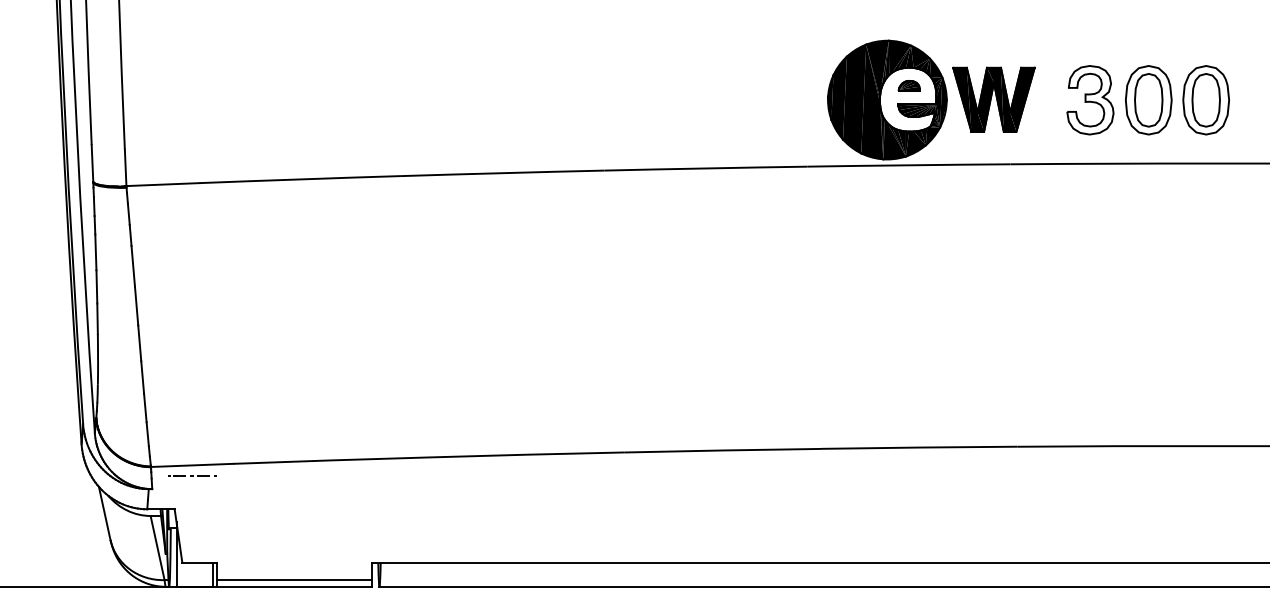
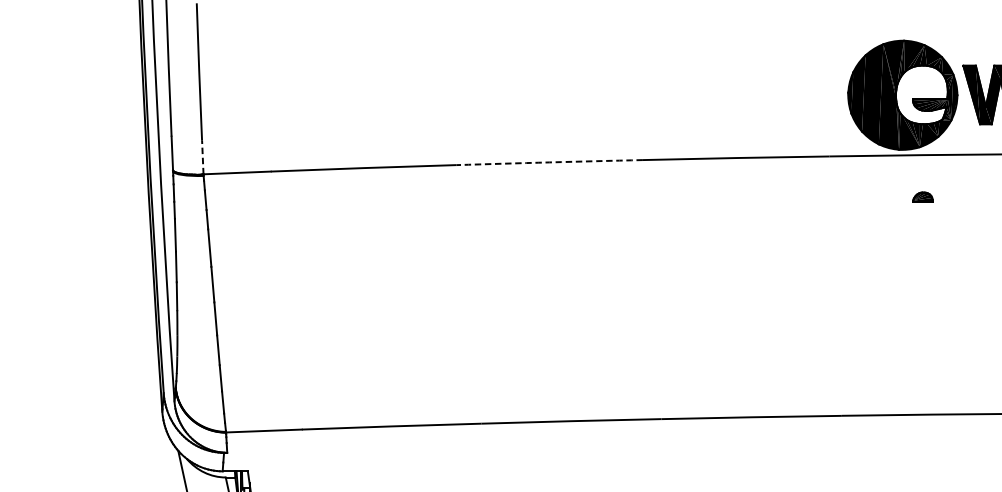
part: (908, 85) -> (922, 196), moved
line: (125, 167) -> (202, 157), solid -> dashed
arc: (503, 173) -> (550, 162), solid -> dashed
line: (192, 475) -> (264, 440), removed

